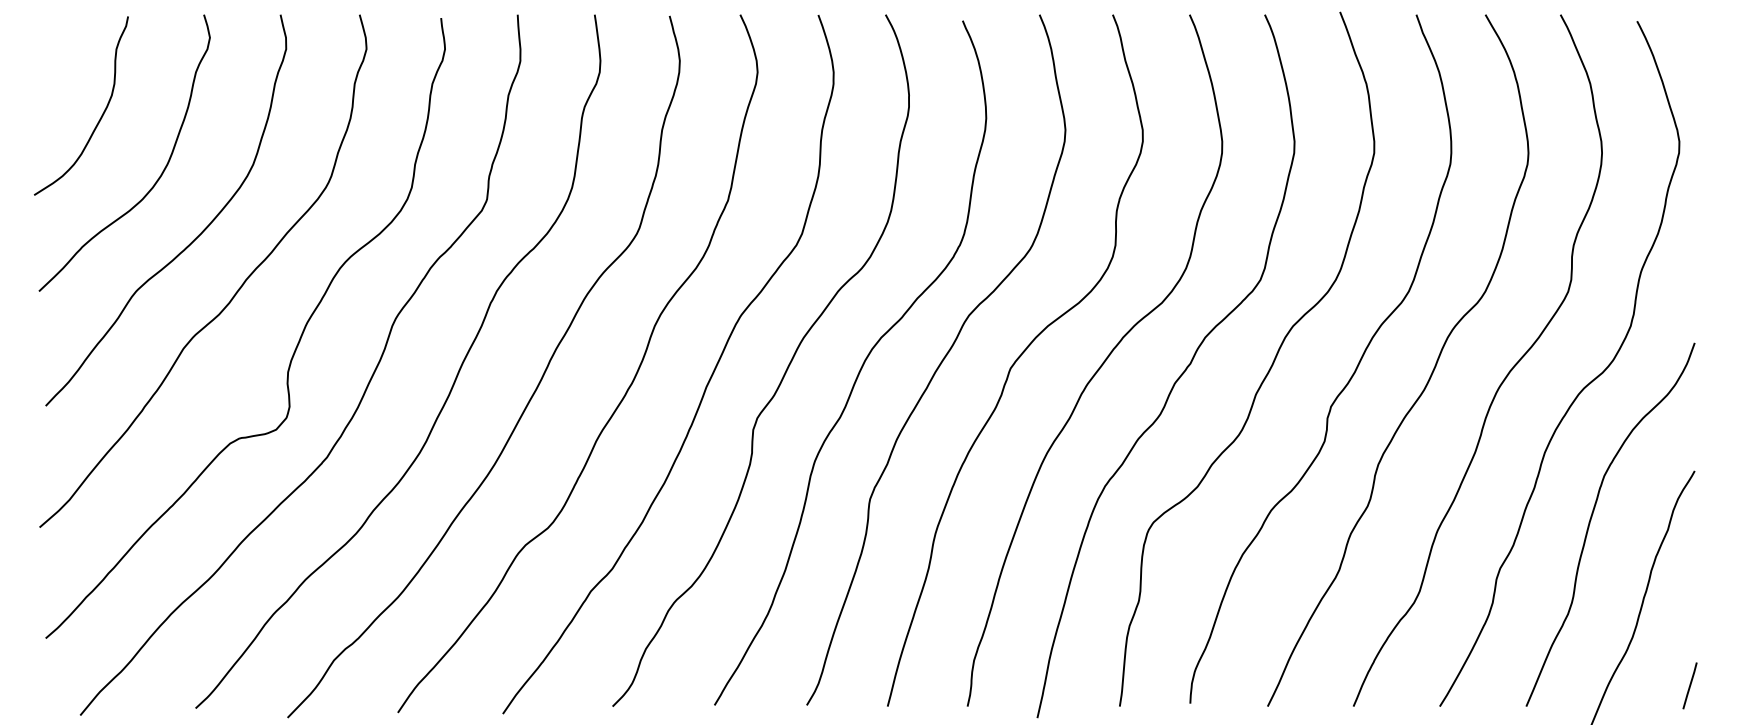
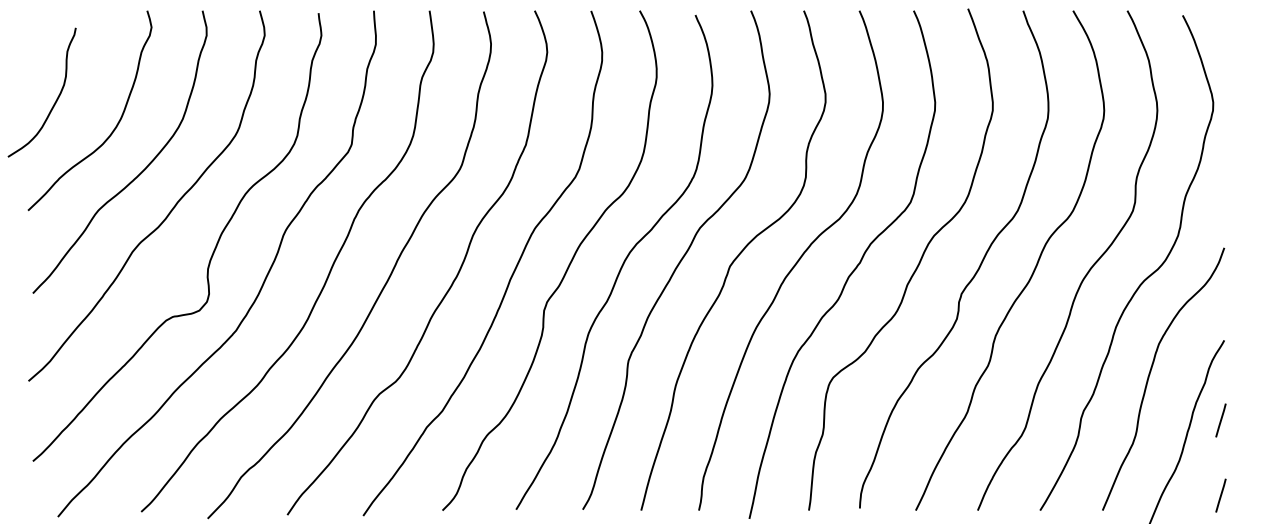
curve: (101, 115) -> (56, 99), moved
line: (1689, 581) -> (1220, 420), added

